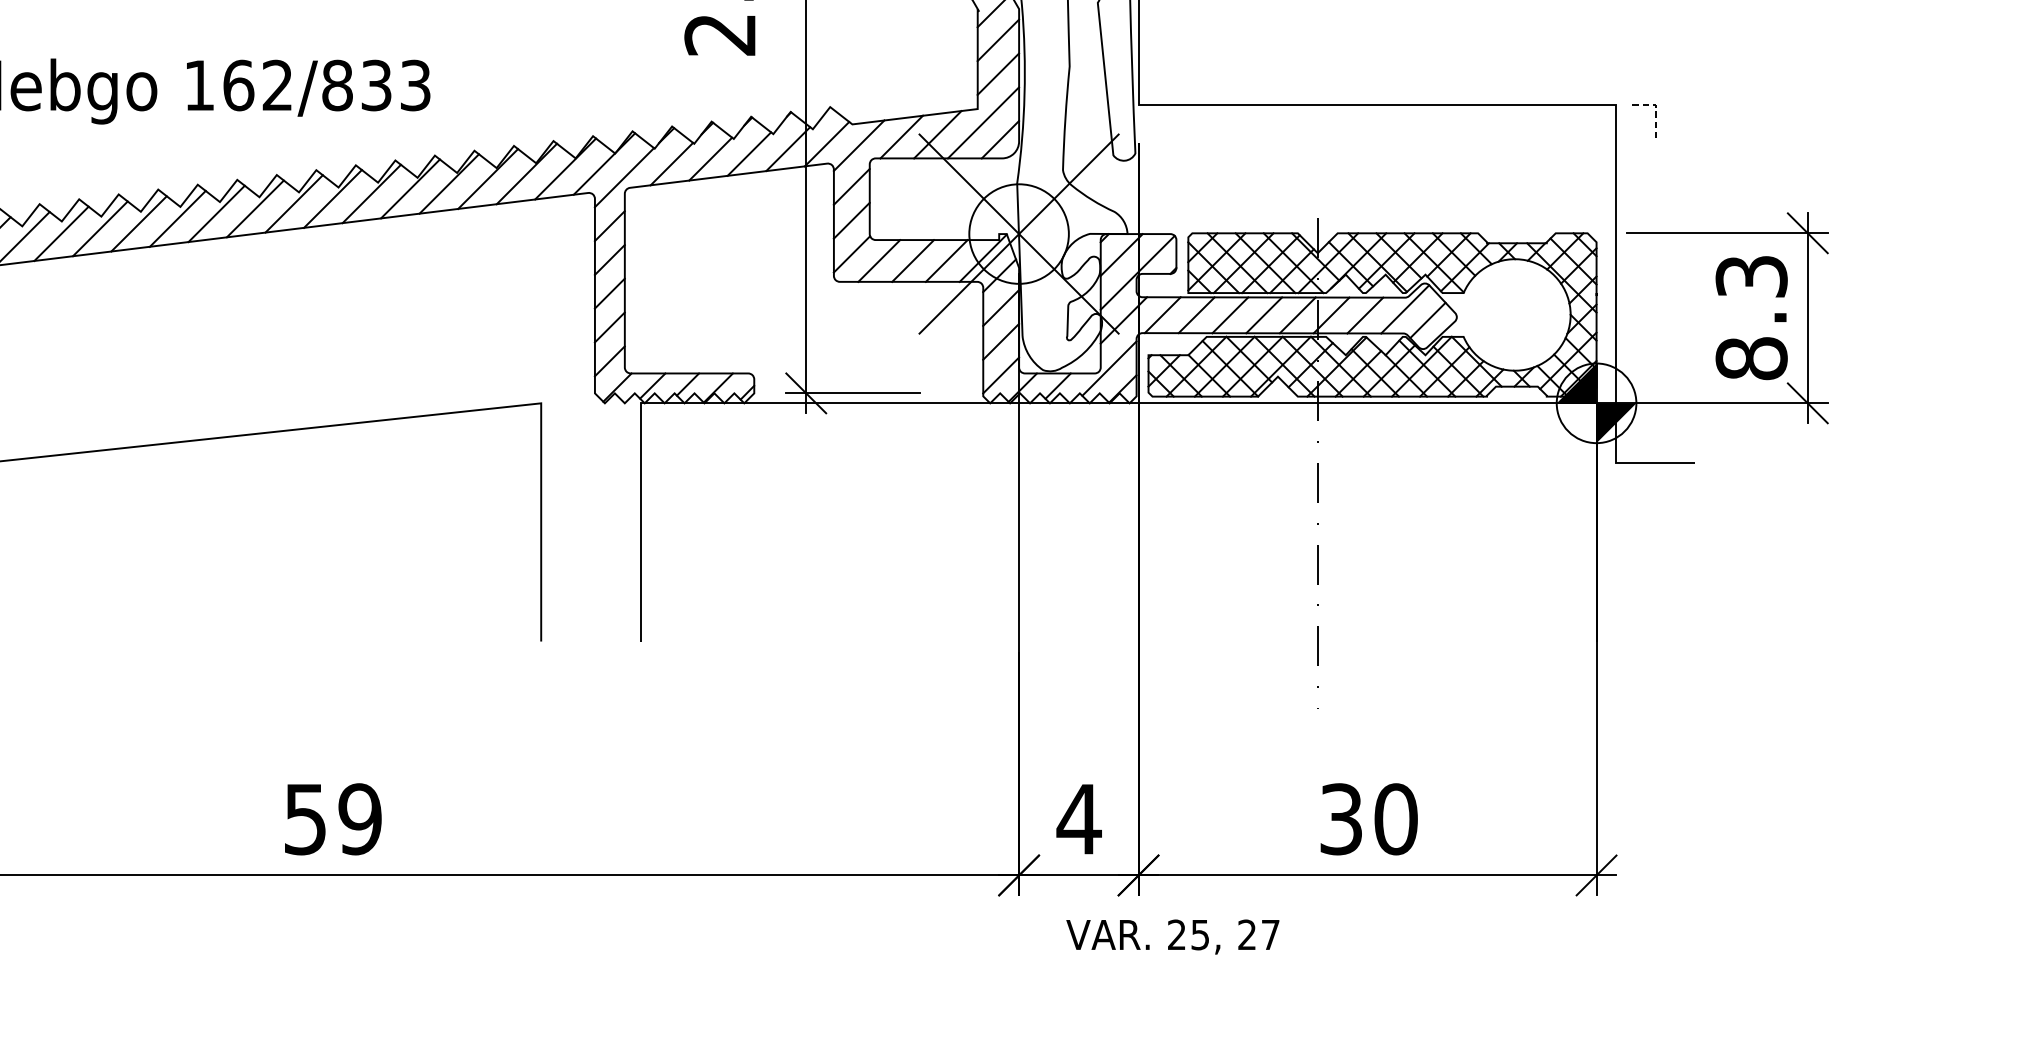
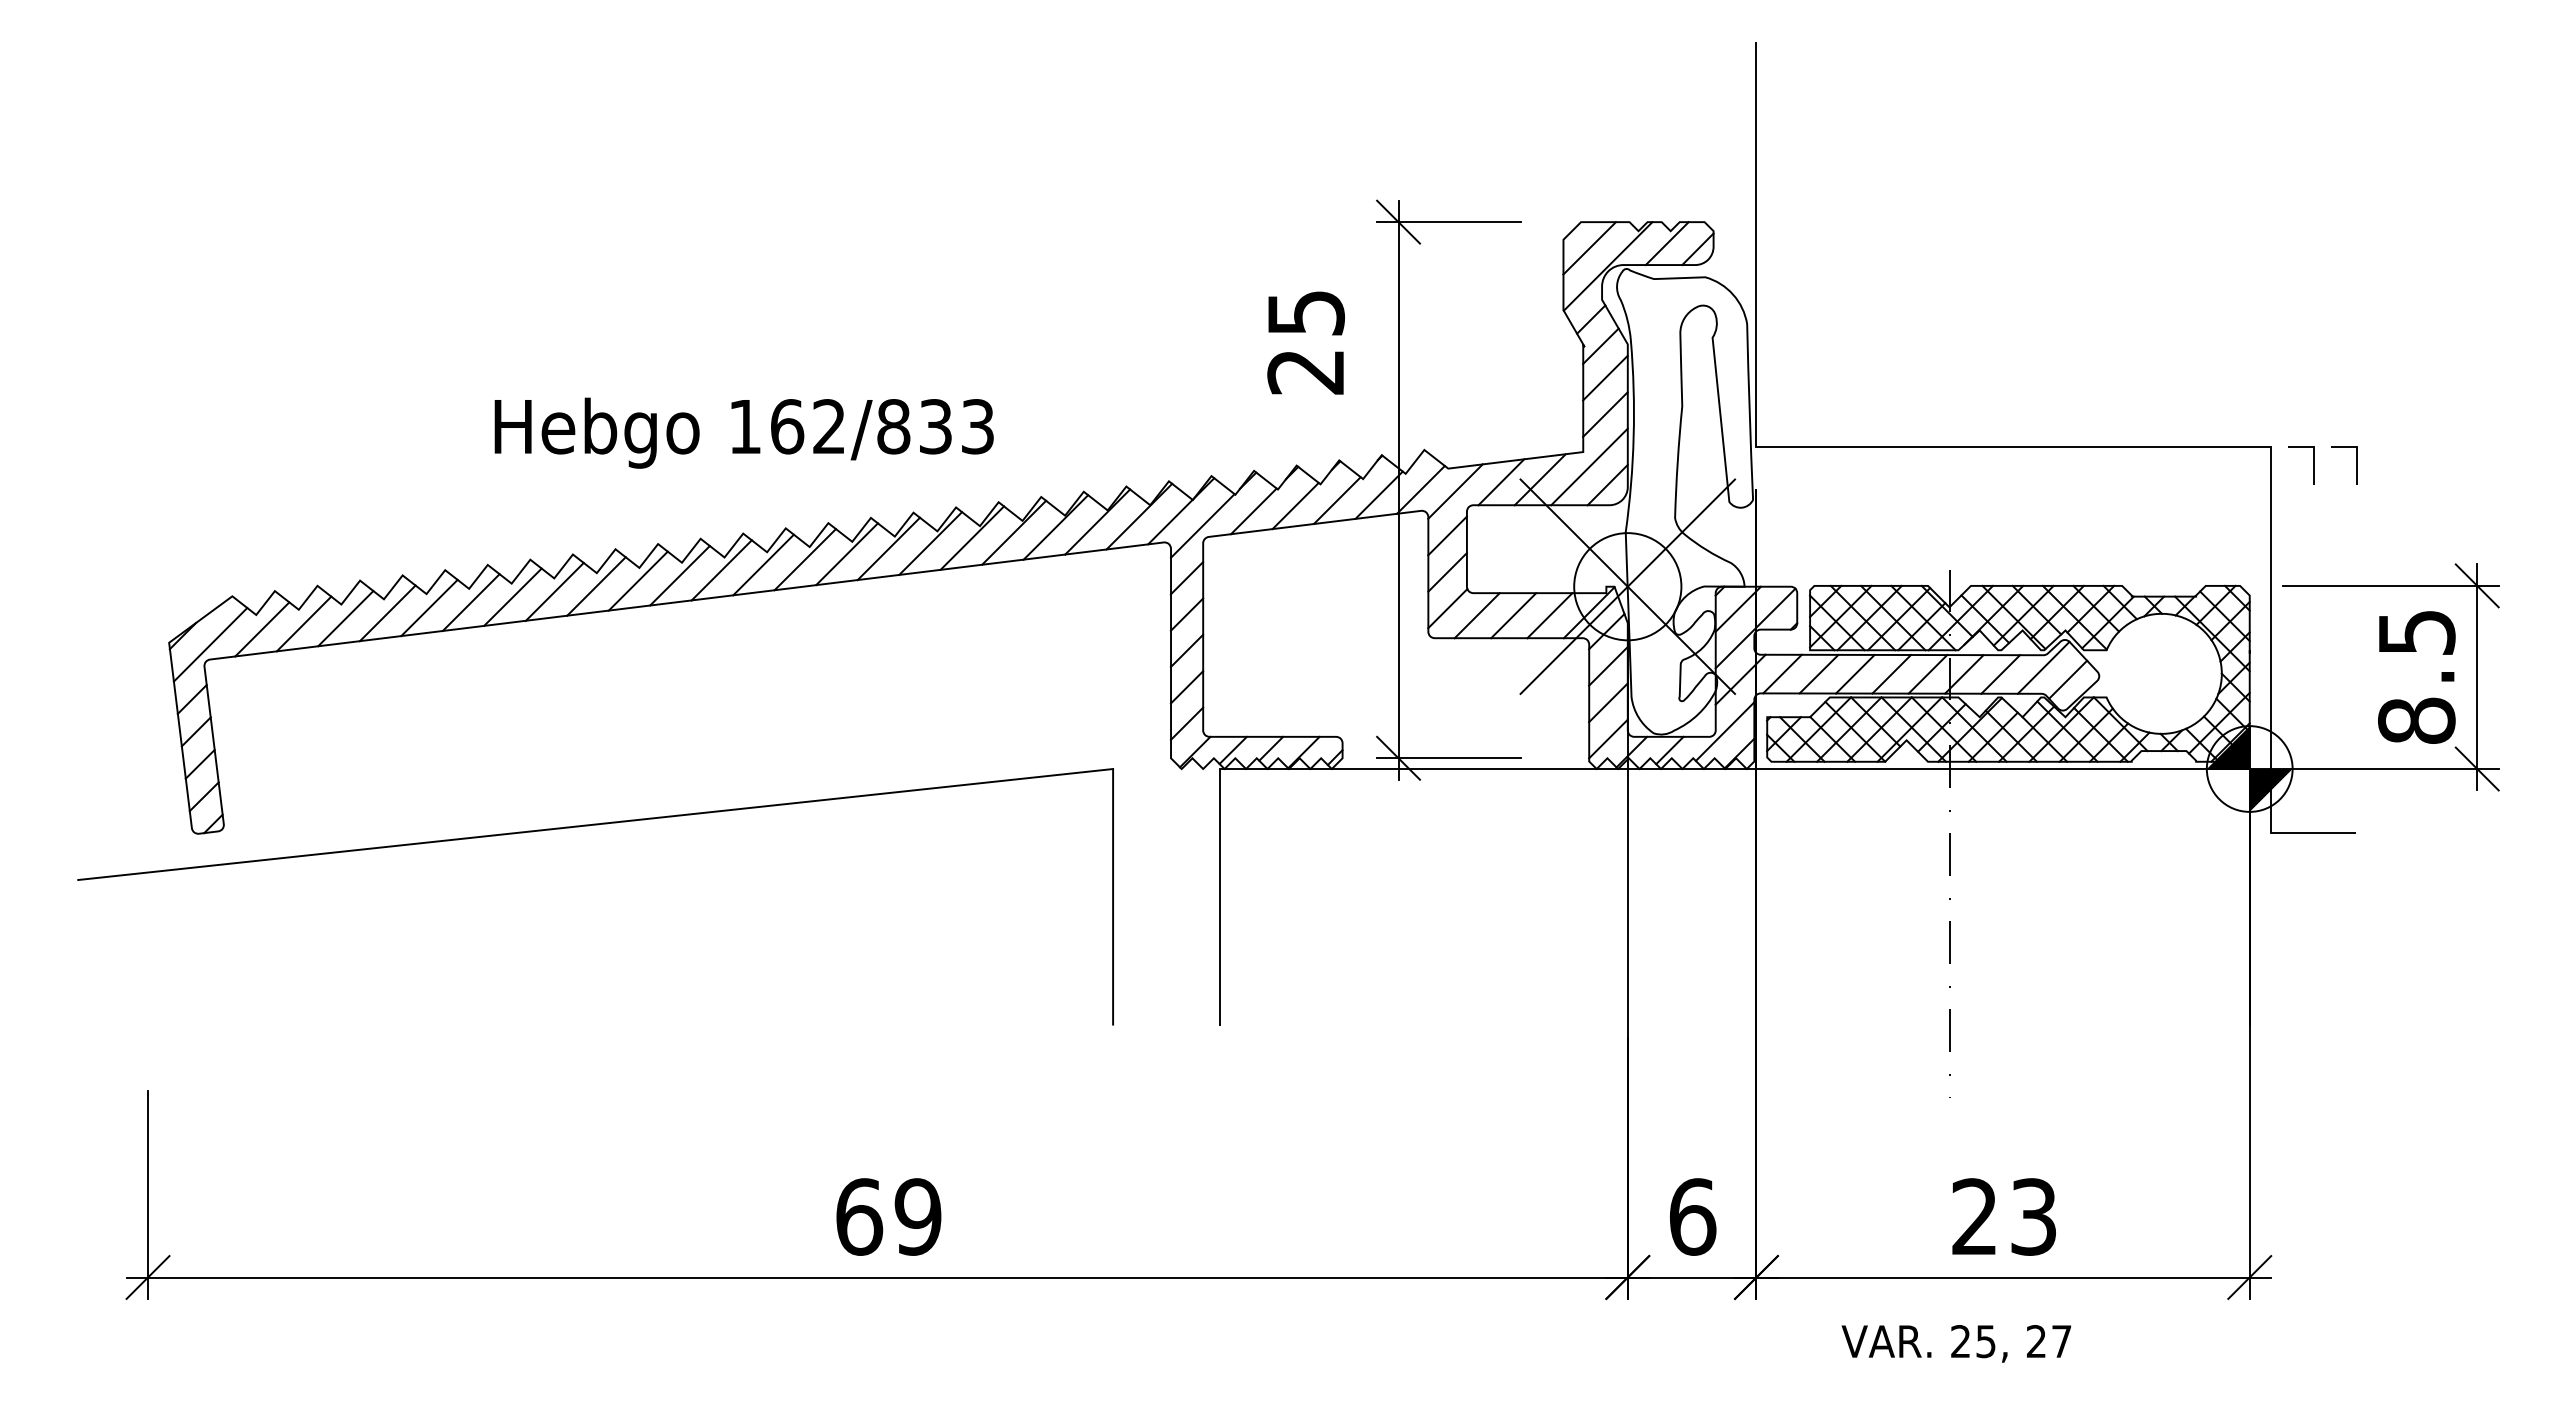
line: (1656, 110) -> (2314, 453), dashed -> solid
line: (1695, 121) -> (2356, 465), added
text: (1751, 276) -> (2416, 632), 8.3 -> 8.5
text: (305, 818) -> (859, 1216), 59 -> 69
text: (1079, 818) -> (1692, 1216), 4 -> 6
text: (1368, 818) -> (2004, 1216), 30 -> 23
text: (1172, 936) -> (1956, 1343), moved

